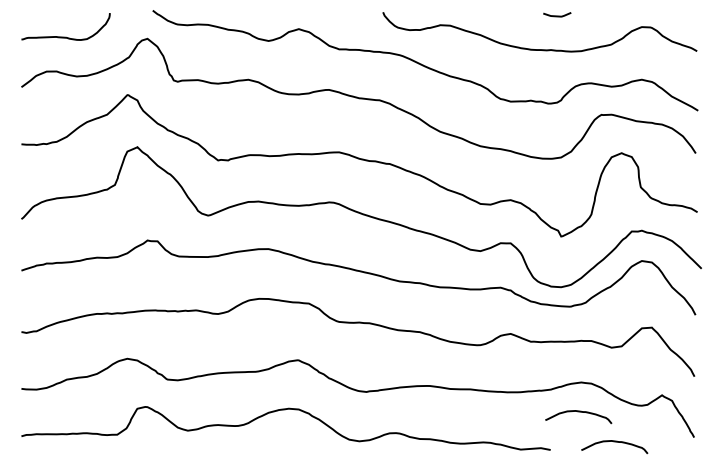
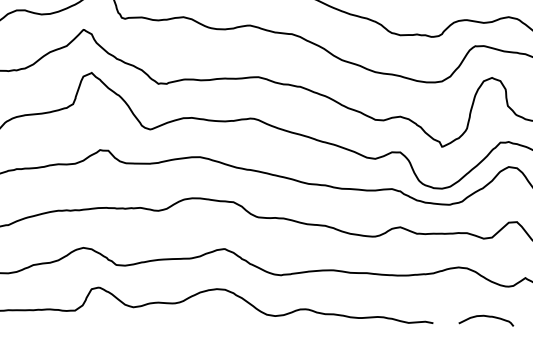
curve: (578, 412) -> (456, 292), removed

